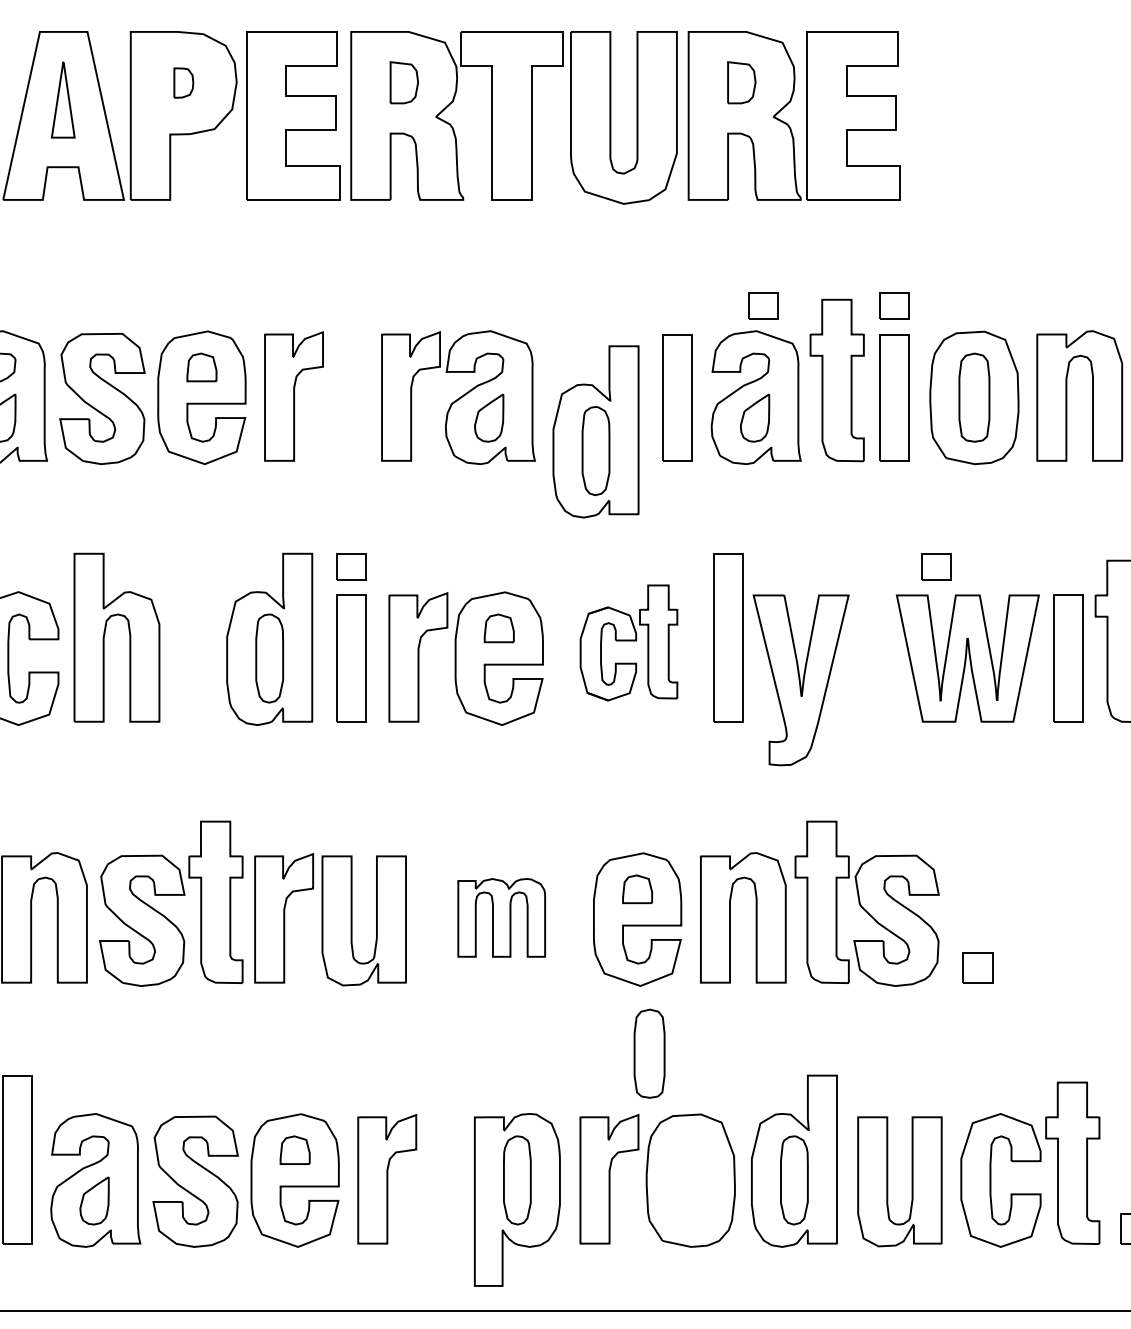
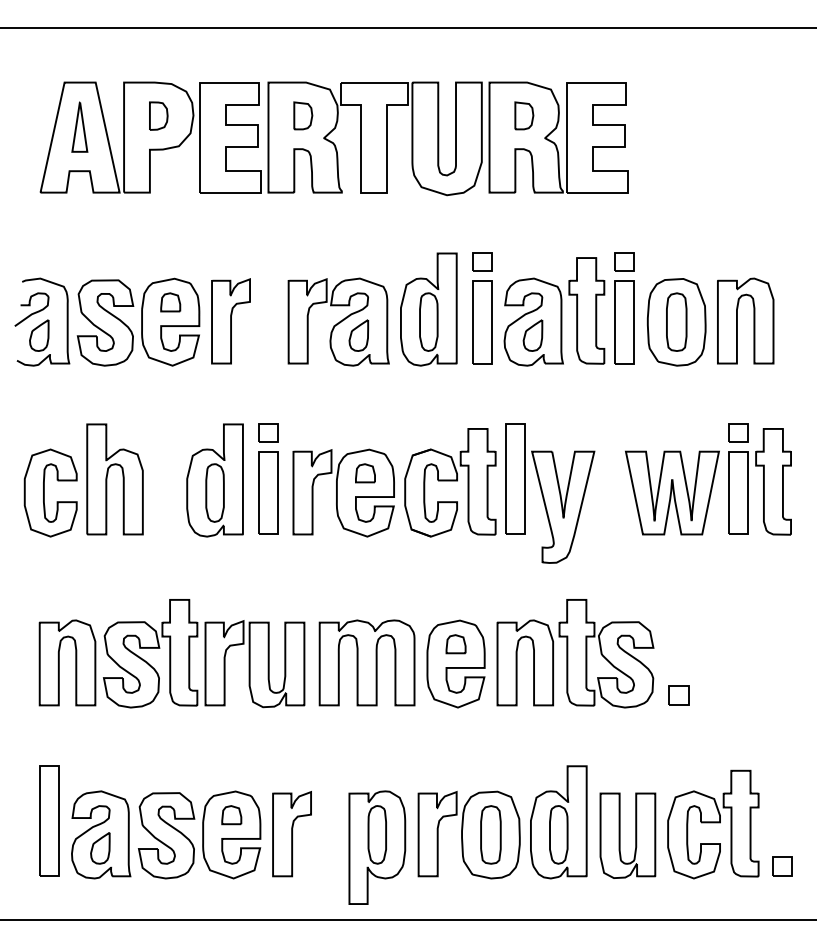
part: (183, 82) -> (158, 115), size x1.43
part: (763, 305) -> (482, 261), moved
part: (595, 431) -> (428, 309), moved
part: (937, 566) -> (738, 432), moved
part: (629, 642) -> (450, 482), size x1.43
part: (500, 917) -> (366, 662), size x1.67
part: (648, 1053) -> (490, 834), moved

